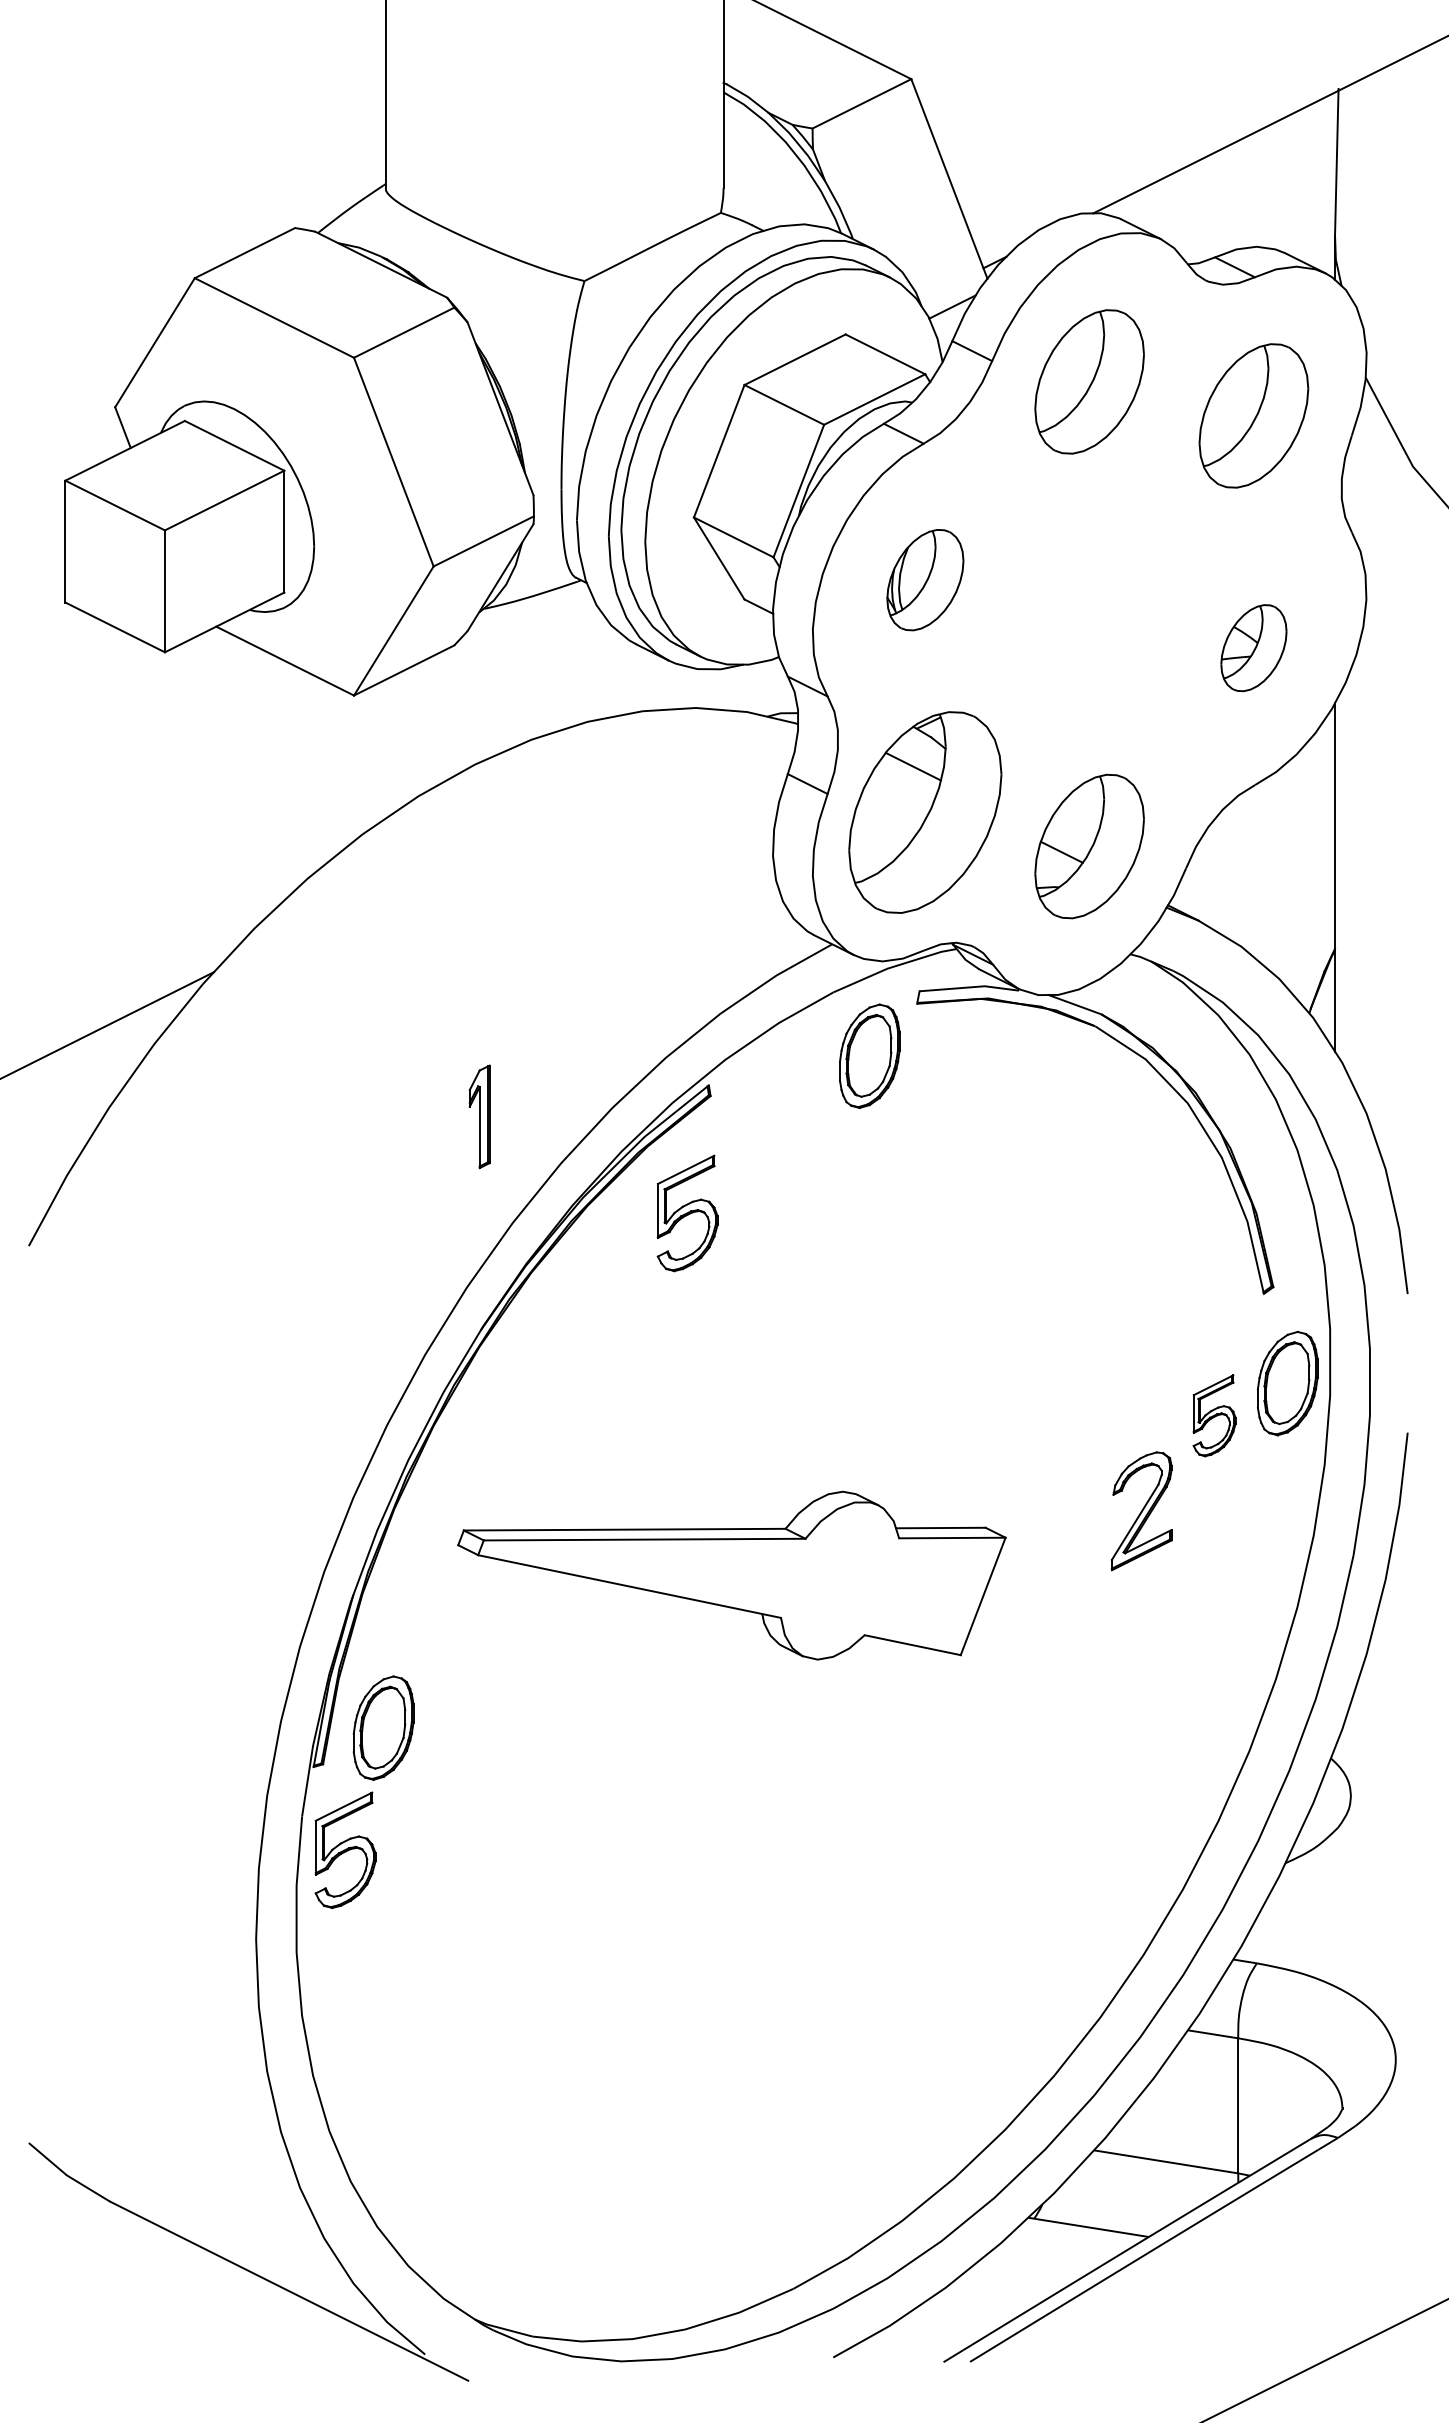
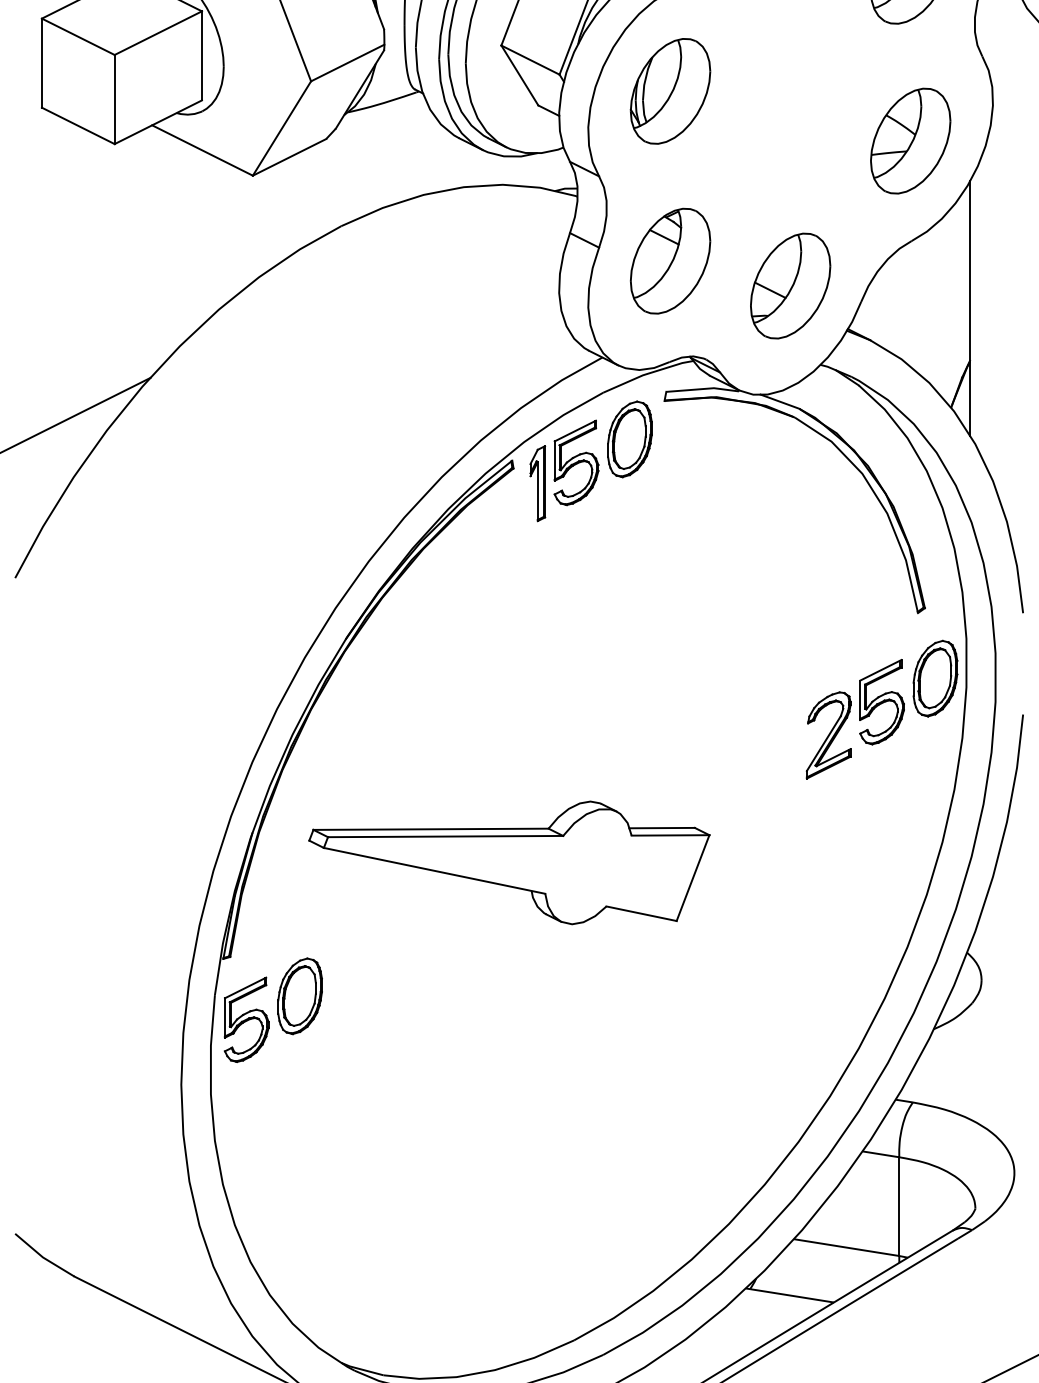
part: (925, 579) -> (670, 90), size x1.43
part: (1253, 647) -> (910, 140), size x1.67
part: (925, 812) -> (670, 261), size x0.71
part: (479, 1116) -> (537, 483), moved
part: (687, 1213) -> (576, 462), moved
part: (1214, 1415) -> (881, 701), size x1.43
part: (1141, 1511) -> (828, 735), moved
part: (731, 1575) -> (509, 862), moved
part: (383, 1727) -> (300, 995), moved

